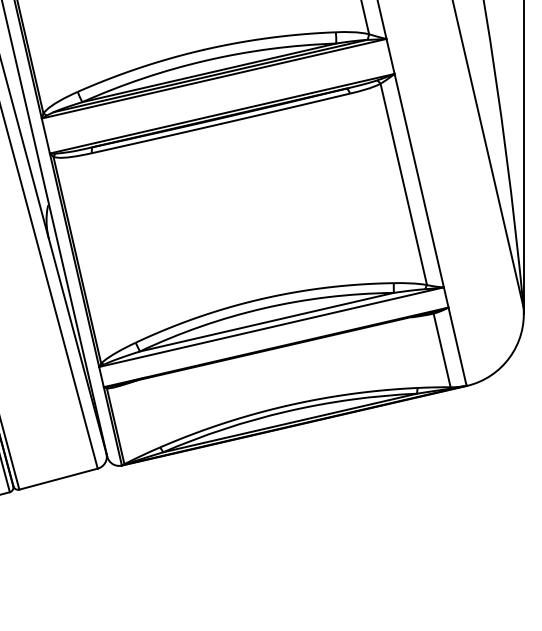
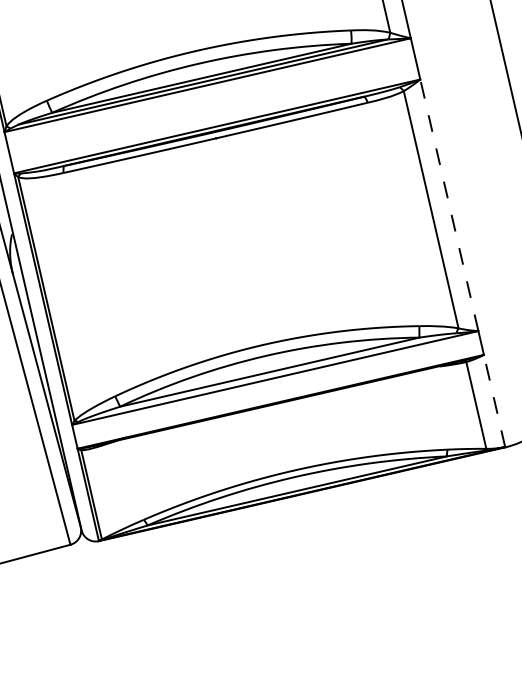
line: (419, 180) -> (449, 205), solid -> dashed
line: (457, 346) -> (494, 400), solid -> dashed

